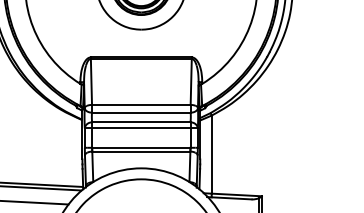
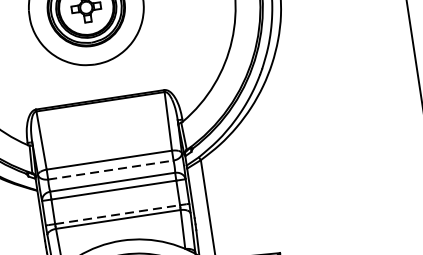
line: (141, 112) -> (111, 169), solid -> dashed
line: (141, 147) -> (117, 214), solid -> dashed

